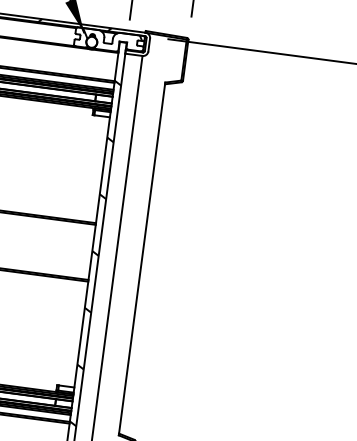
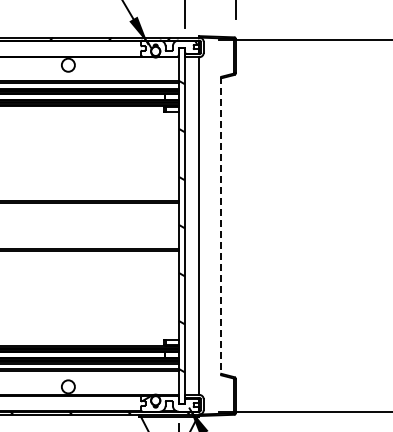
line: (142, 259) -> (221, 226), solid -> dashed

